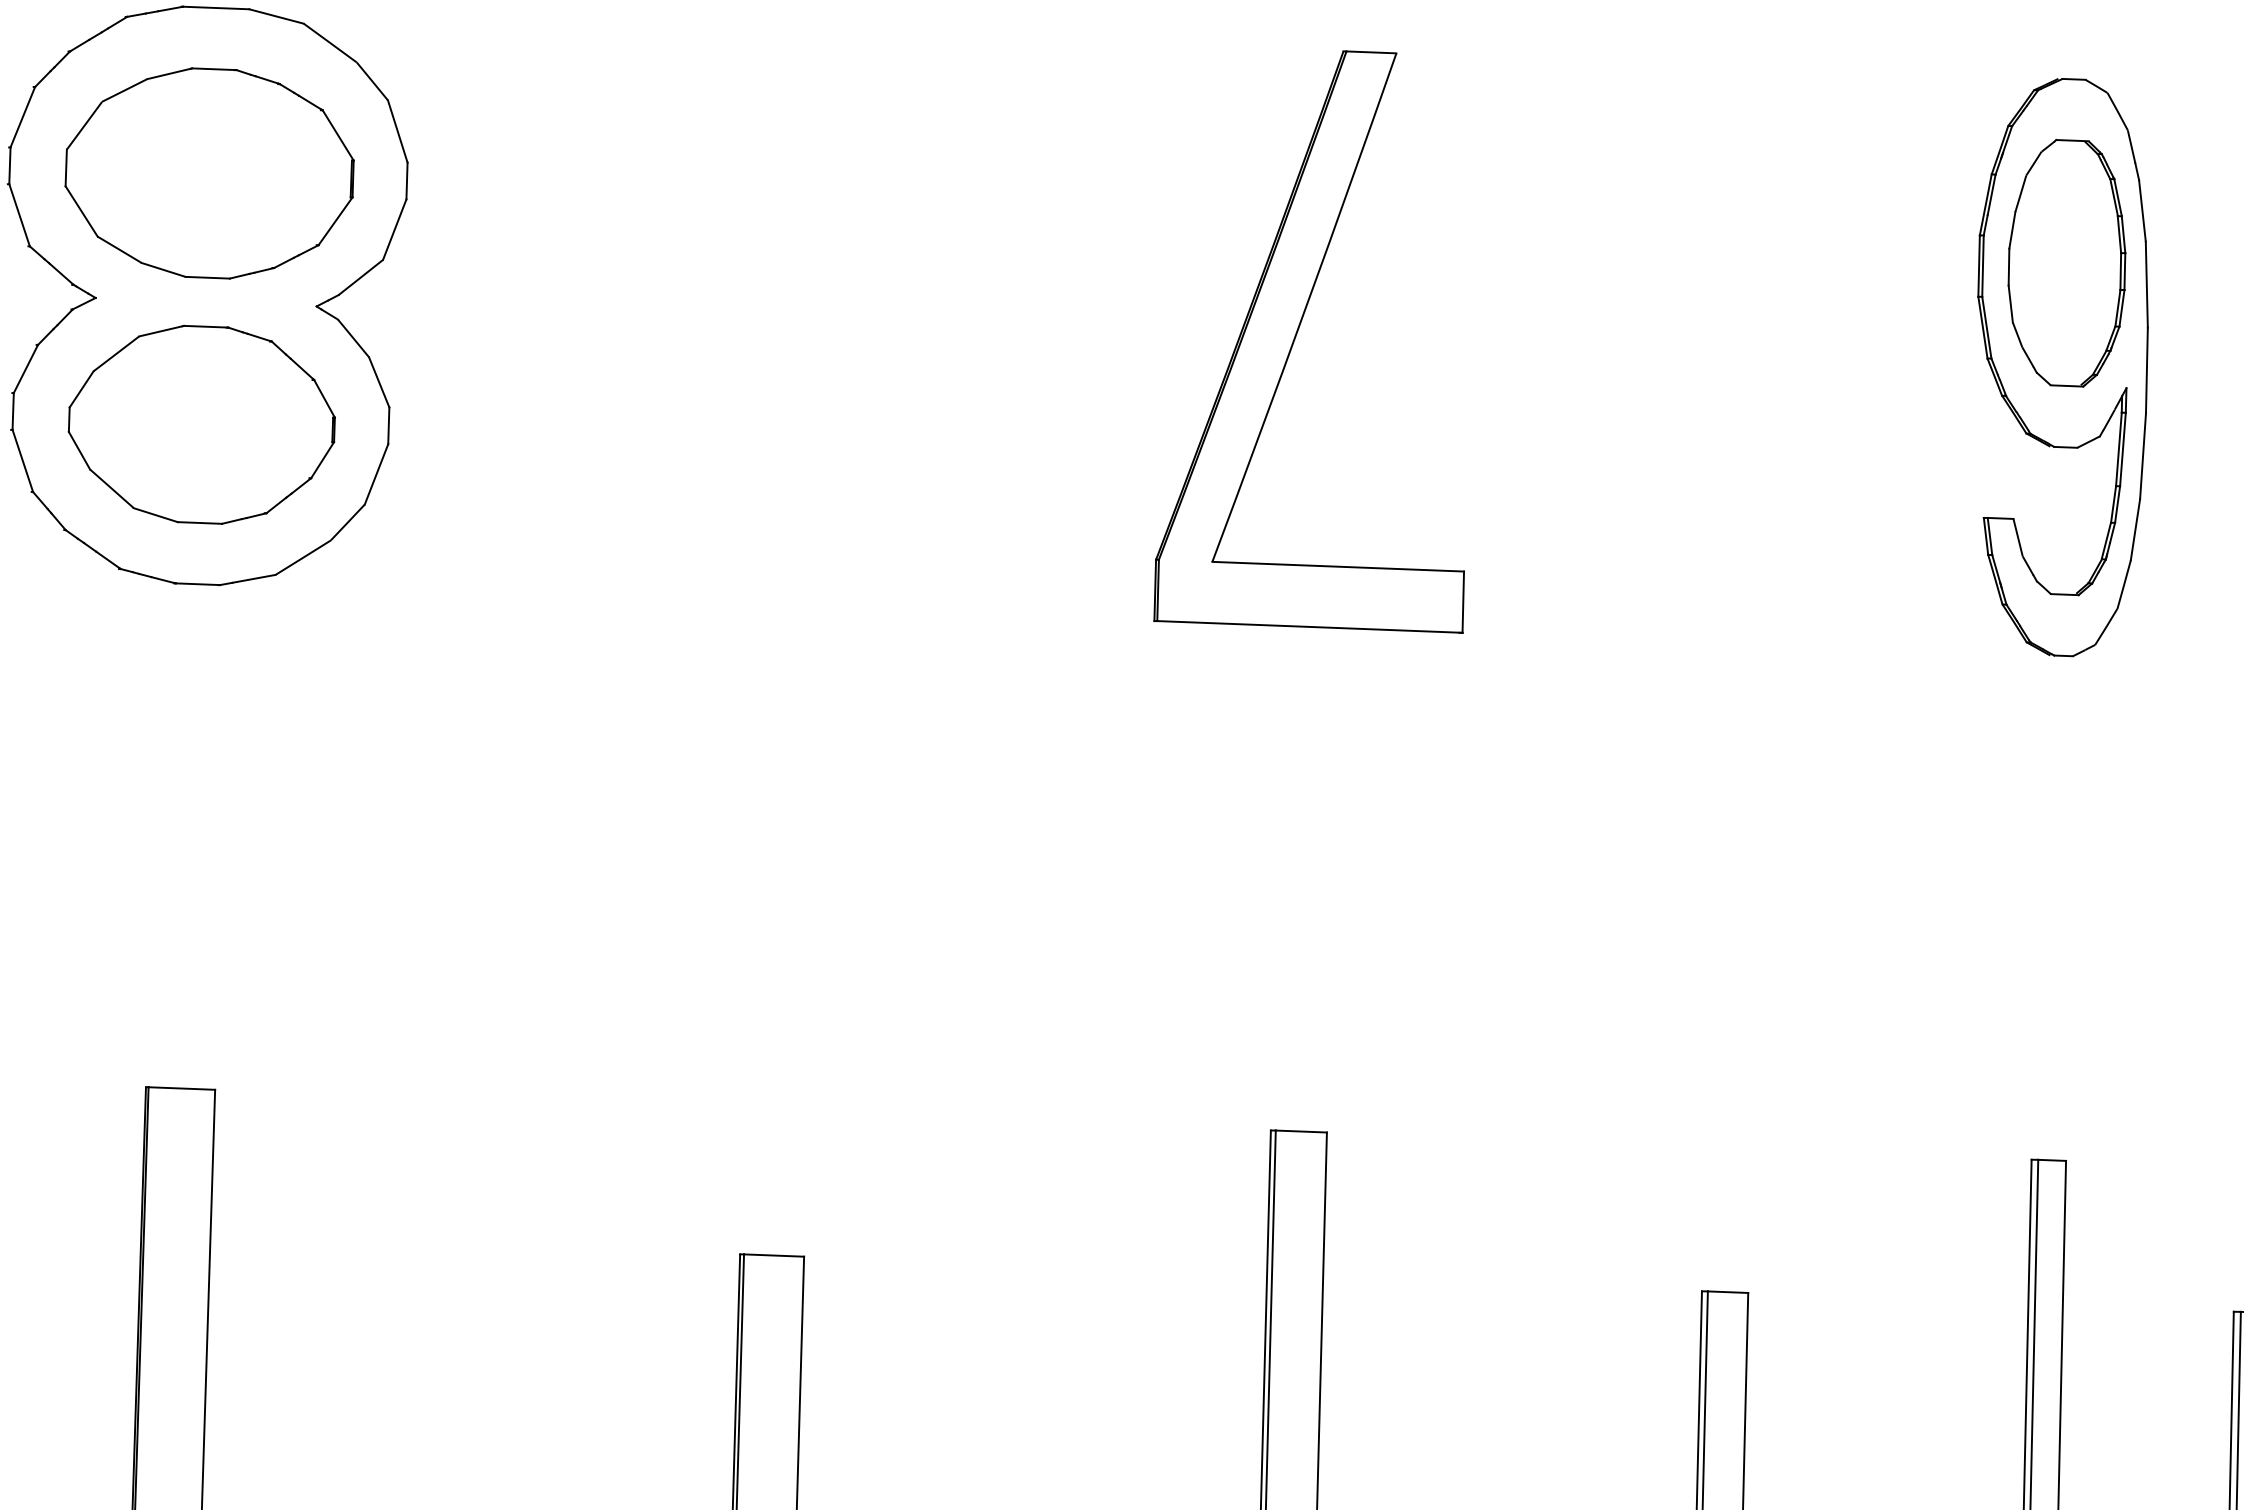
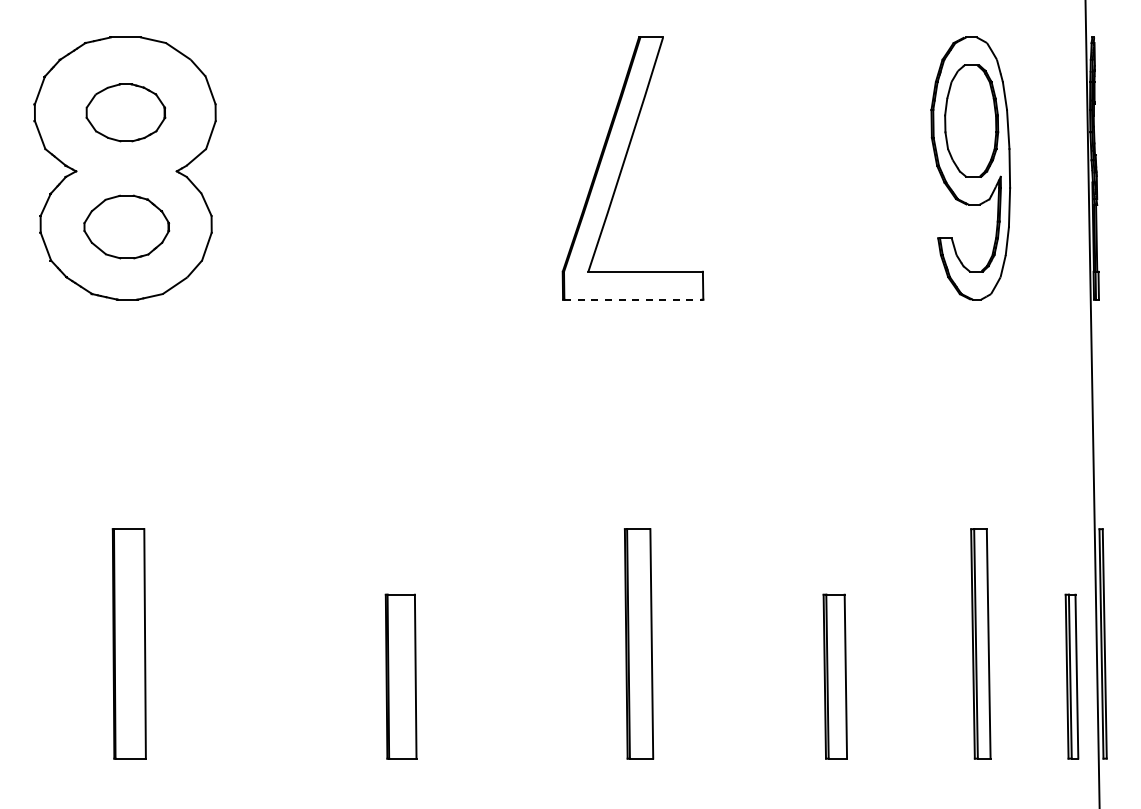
part: (208, 172) -> (125, 112), size x0.6
part: (201, 423) -> (126, 226), size x0.7
line: (1311, 626) -> (634, 299), solid -> dashed

